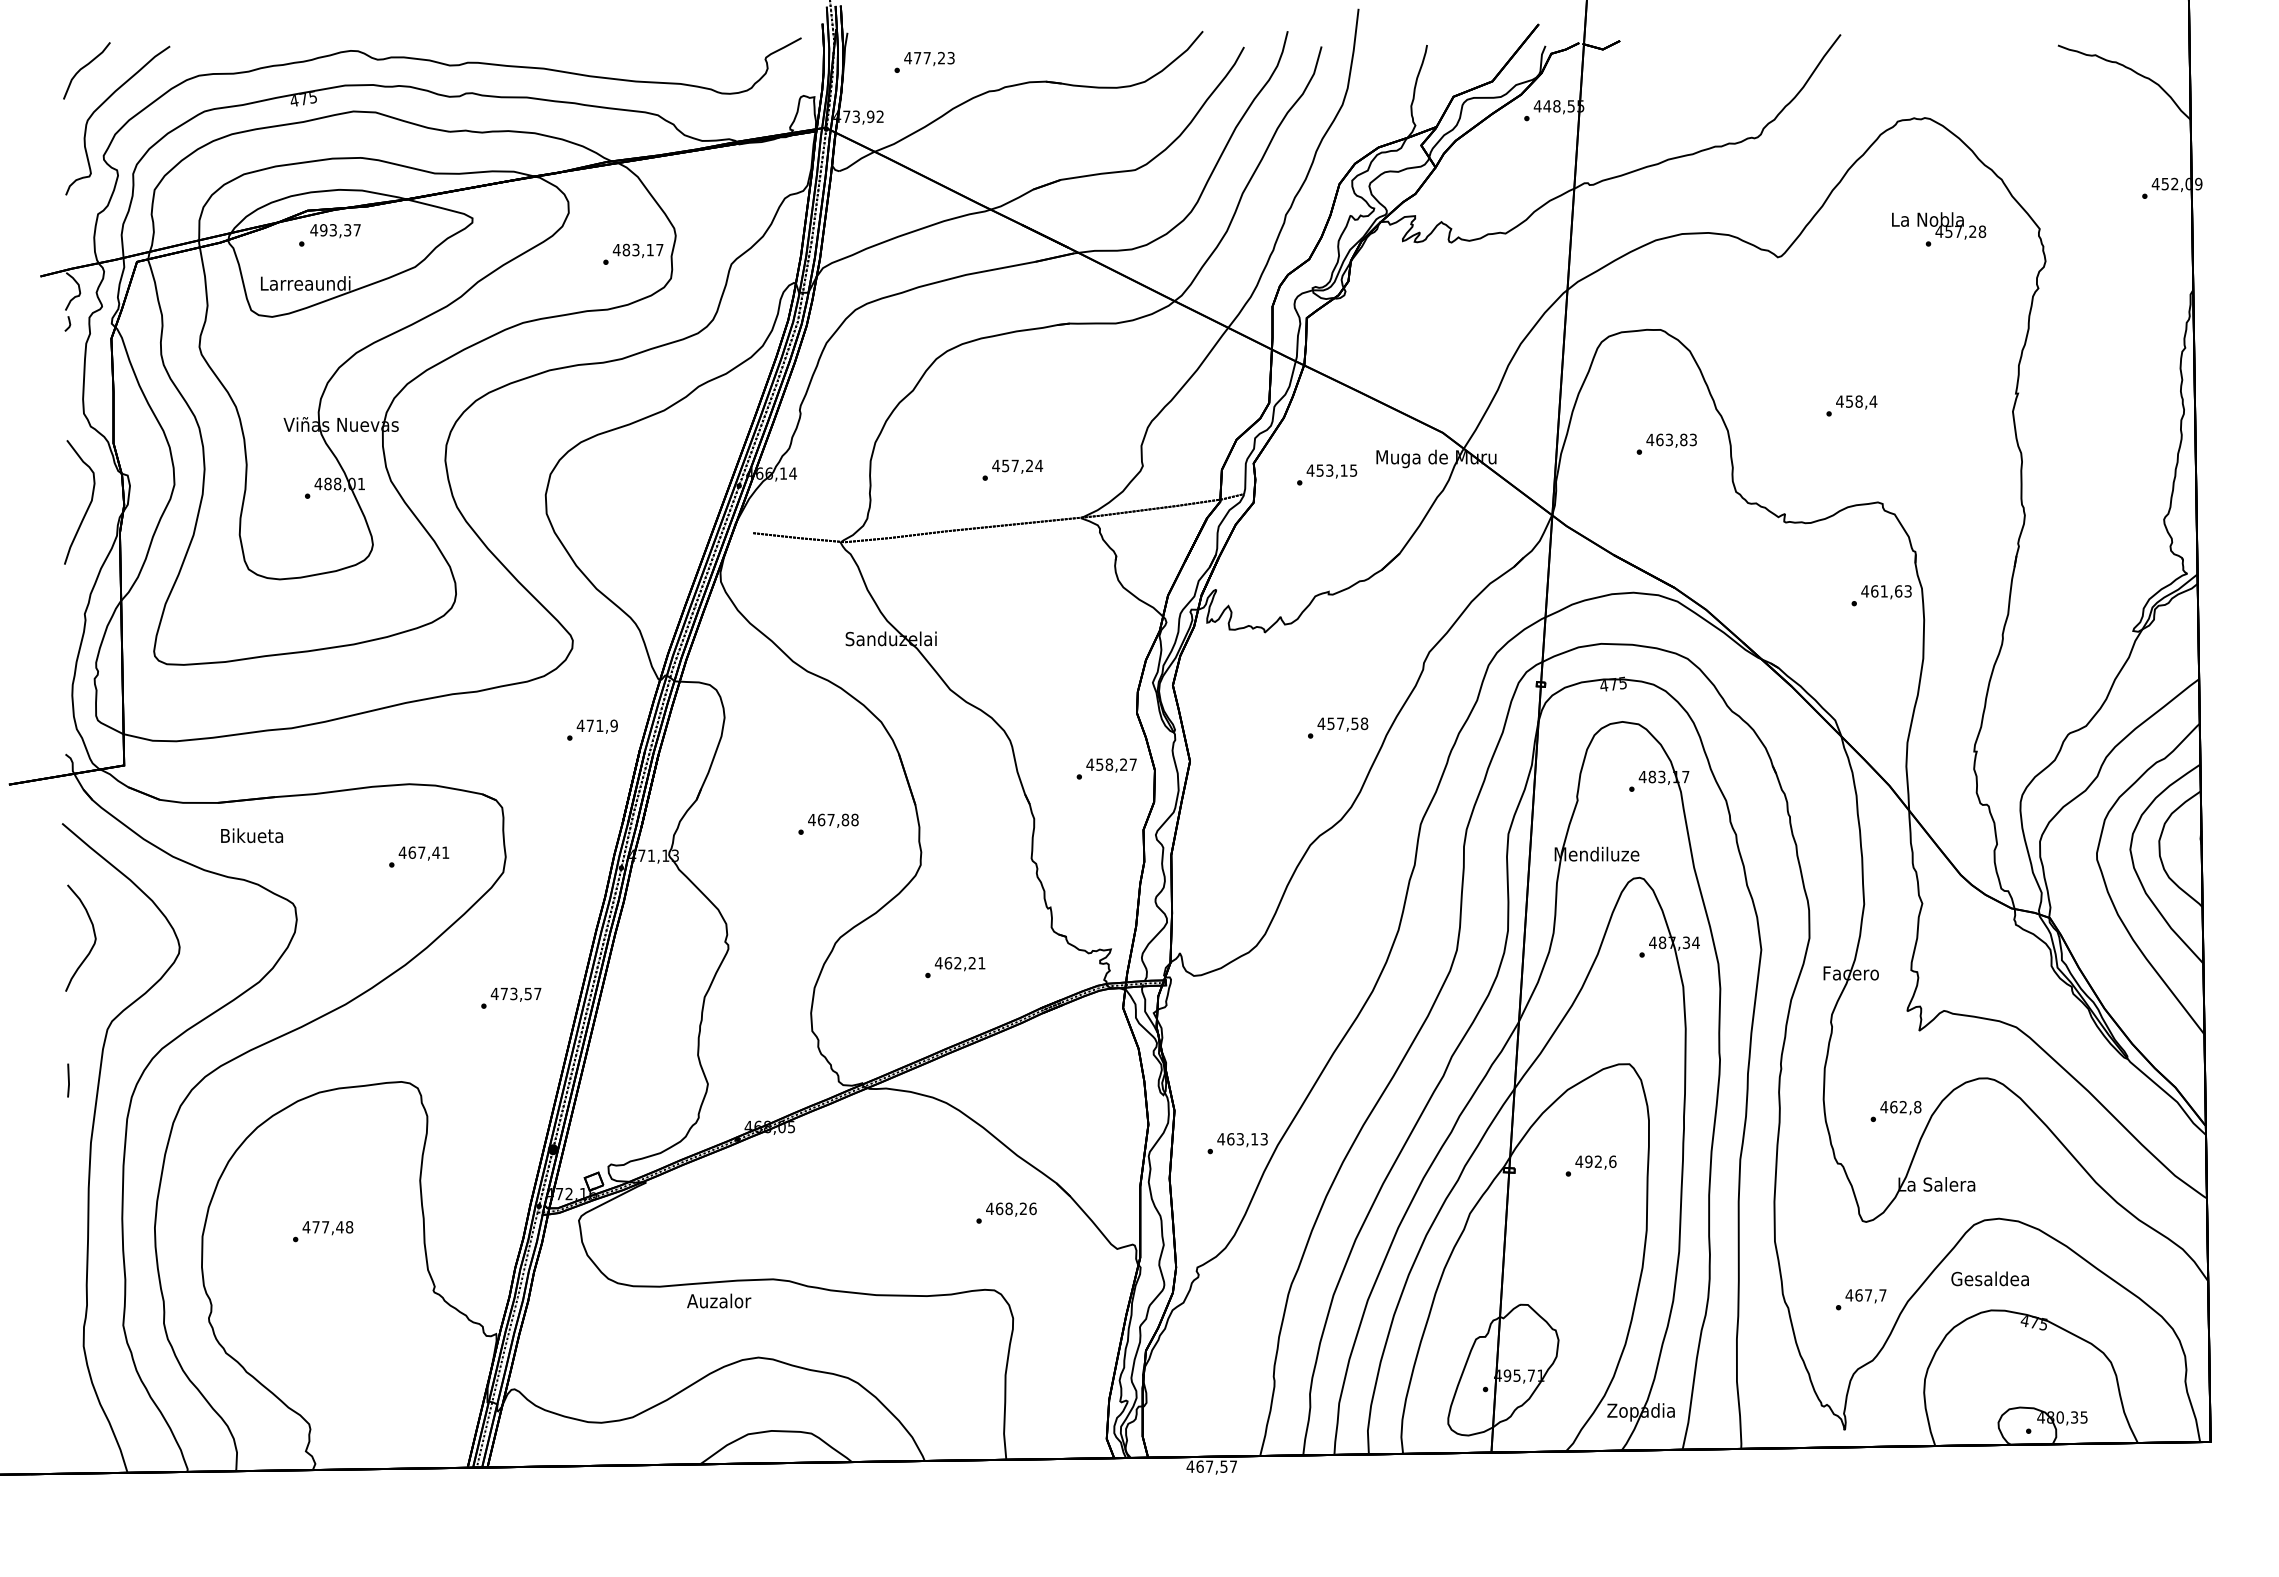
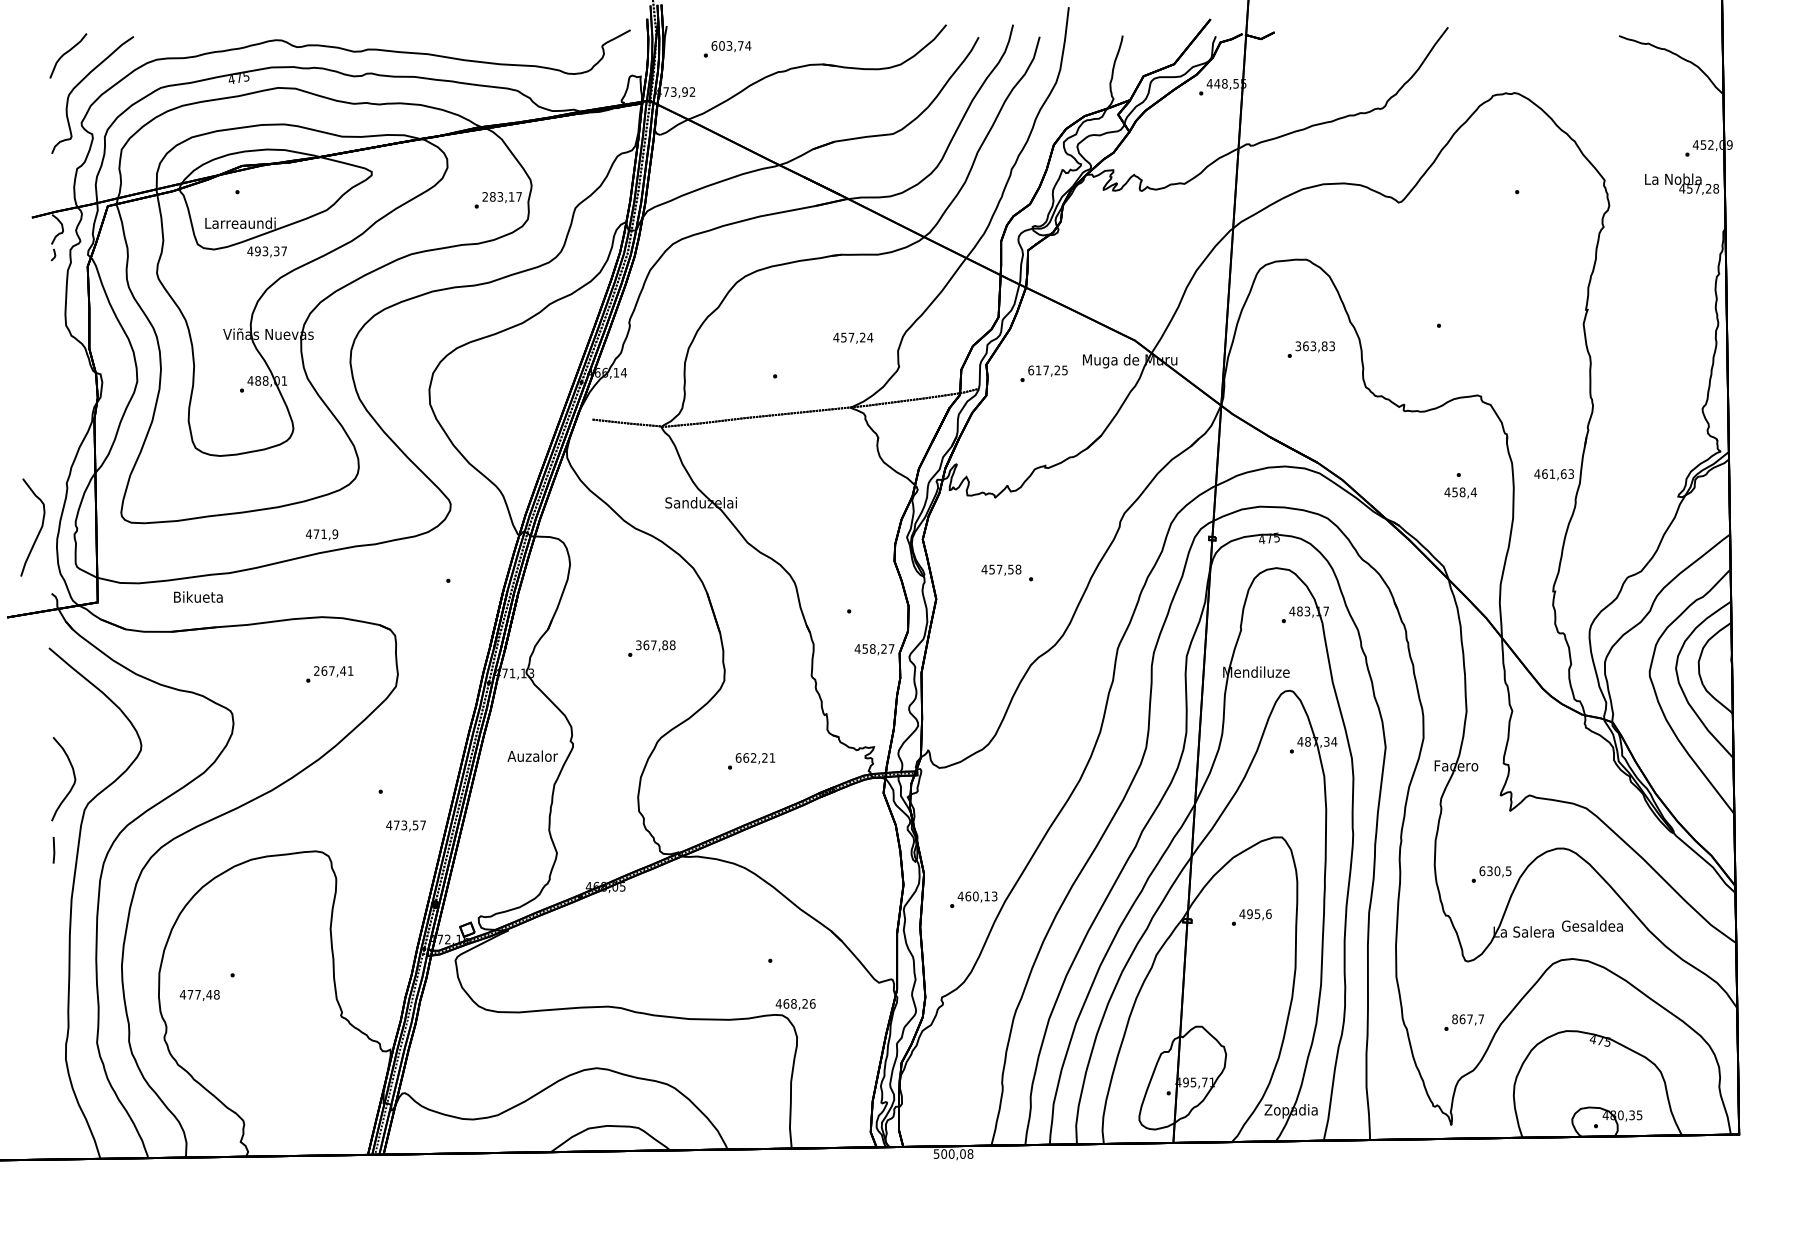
text: (929, 57) -> (731, 45), 477,23 -> 603,74
text: (1939, 225) -> (1682, 183), moved
text: (335, 231) -> (267, 252), moved
text: (616, 249) -> (485, 196), 483,17 -> 283,17
text: (1856, 402) -> (1460, 493), moved
text: (1650, 439) -> (1298, 345), 463,83 -> 363,83
text: (1017, 466) -> (853, 338), moved
text: (1326, 470) -> (1043, 370), 453,15 -> 617,25
curve: (87, 507) -> (38, 531), moved
text: (1886, 592) -> (1554, 474), moved
text: (1342, 724) -> (1001, 570), moved
text: (596, 726) -> (321, 534), moved
text: (1111, 765) -> (874, 649), moved
text: (811, 819) -> (638, 644), 467,88 -> 367,88
text: (251, 835) -> (197, 596), moved
text: (402, 852) -> (316, 670), 467,41 -> 267,41
curve: (93, 933) -> (73, 775), moved
text: (938, 963) -> (738, 758), 462,21 -> 662,21
text: (515, 994) -> (405, 825), moved
text: (1900, 1106) -> (1495, 870), 462,8 -> 630,5
text: (1240, 1139) -> (975, 896), 463,13 -> 460,13
text: (1598, 1161) -> (1257, 913), 492,6 -> 495,6
text: (1011, 1209) -> (795, 1004), moved
text: (327, 1228) -> (199, 995), moved
text: (1989, 1278) -> (1591, 925), moved
text: (1849, 1295) -> (1455, 1019), 467,7 -> 867,7
text: (719, 1300) -> (533, 755), moved
text: (1211, 1466) -> (953, 1153), 467,57 -> 500,08

